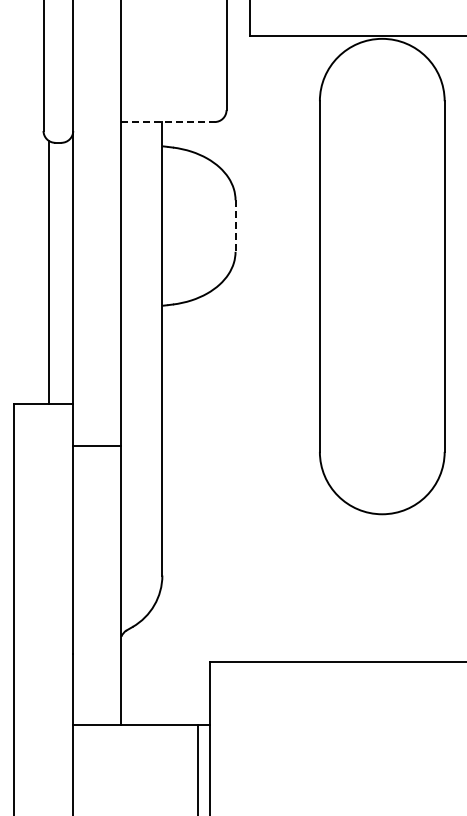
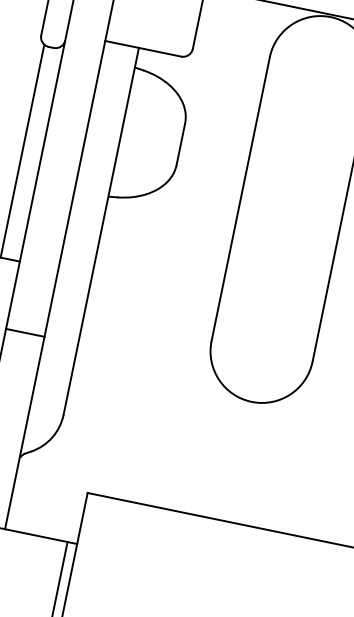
line: (167, 122) -> (142, 49), dashed -> solid
line: (235, 226) -> (180, 144), dashed -> solid
line: (96, 445) -> (24, 332), moved

